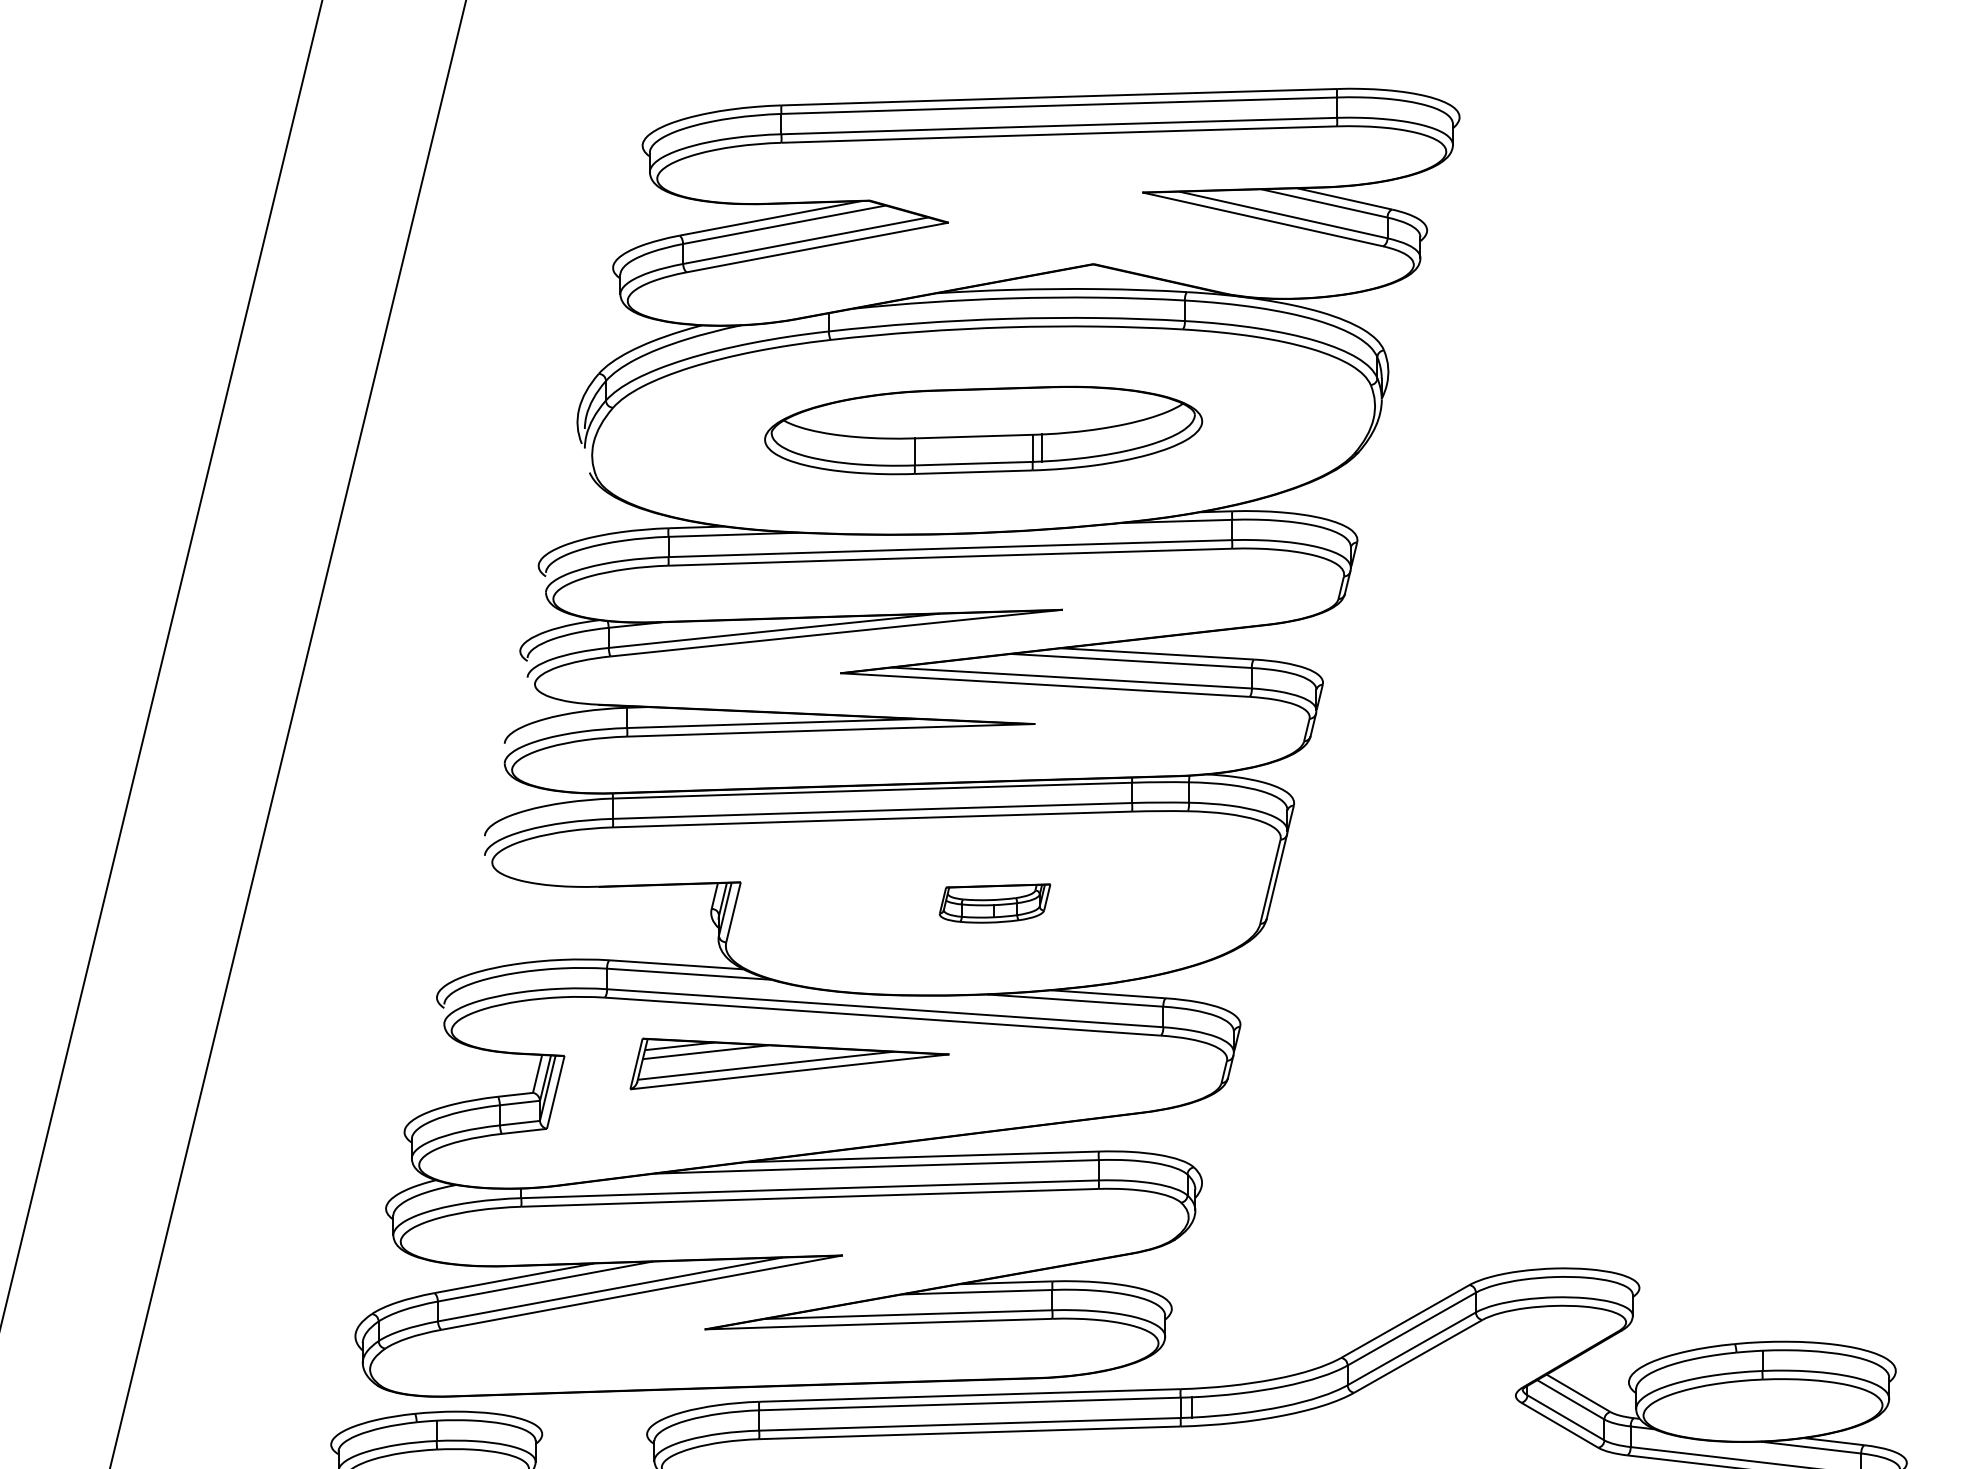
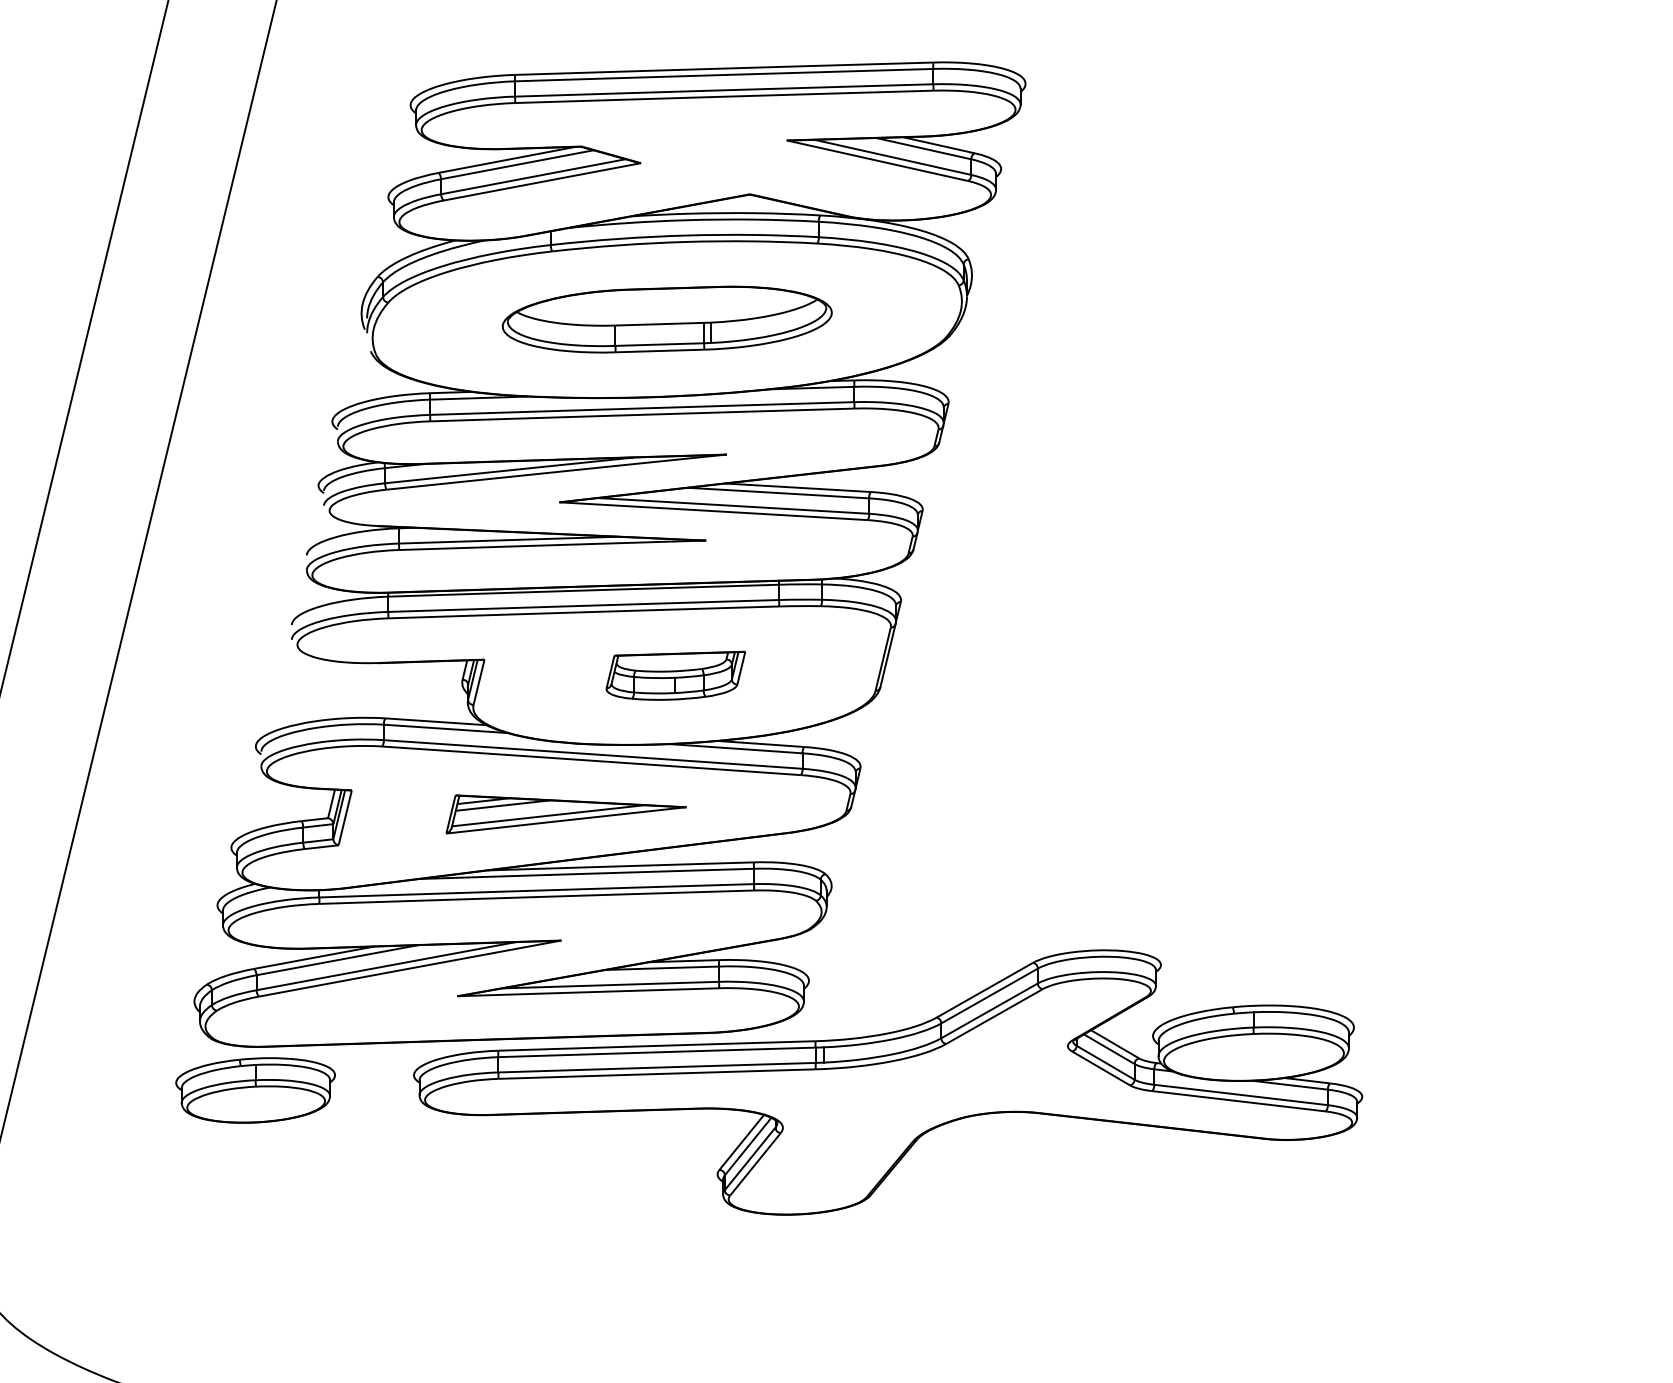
part: (994, 903) -> (675, 675), size x1.67
part: (788, 1064) -> (565, 814), moved

